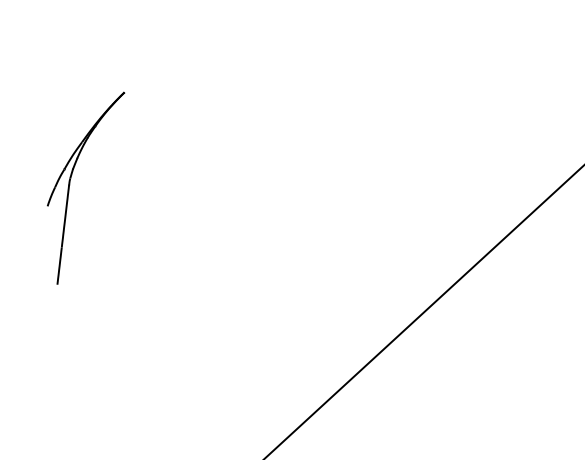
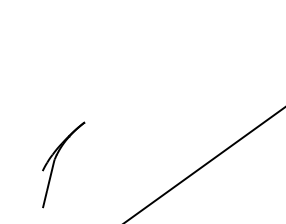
part: (72, 182) -> (55, 161), moved

